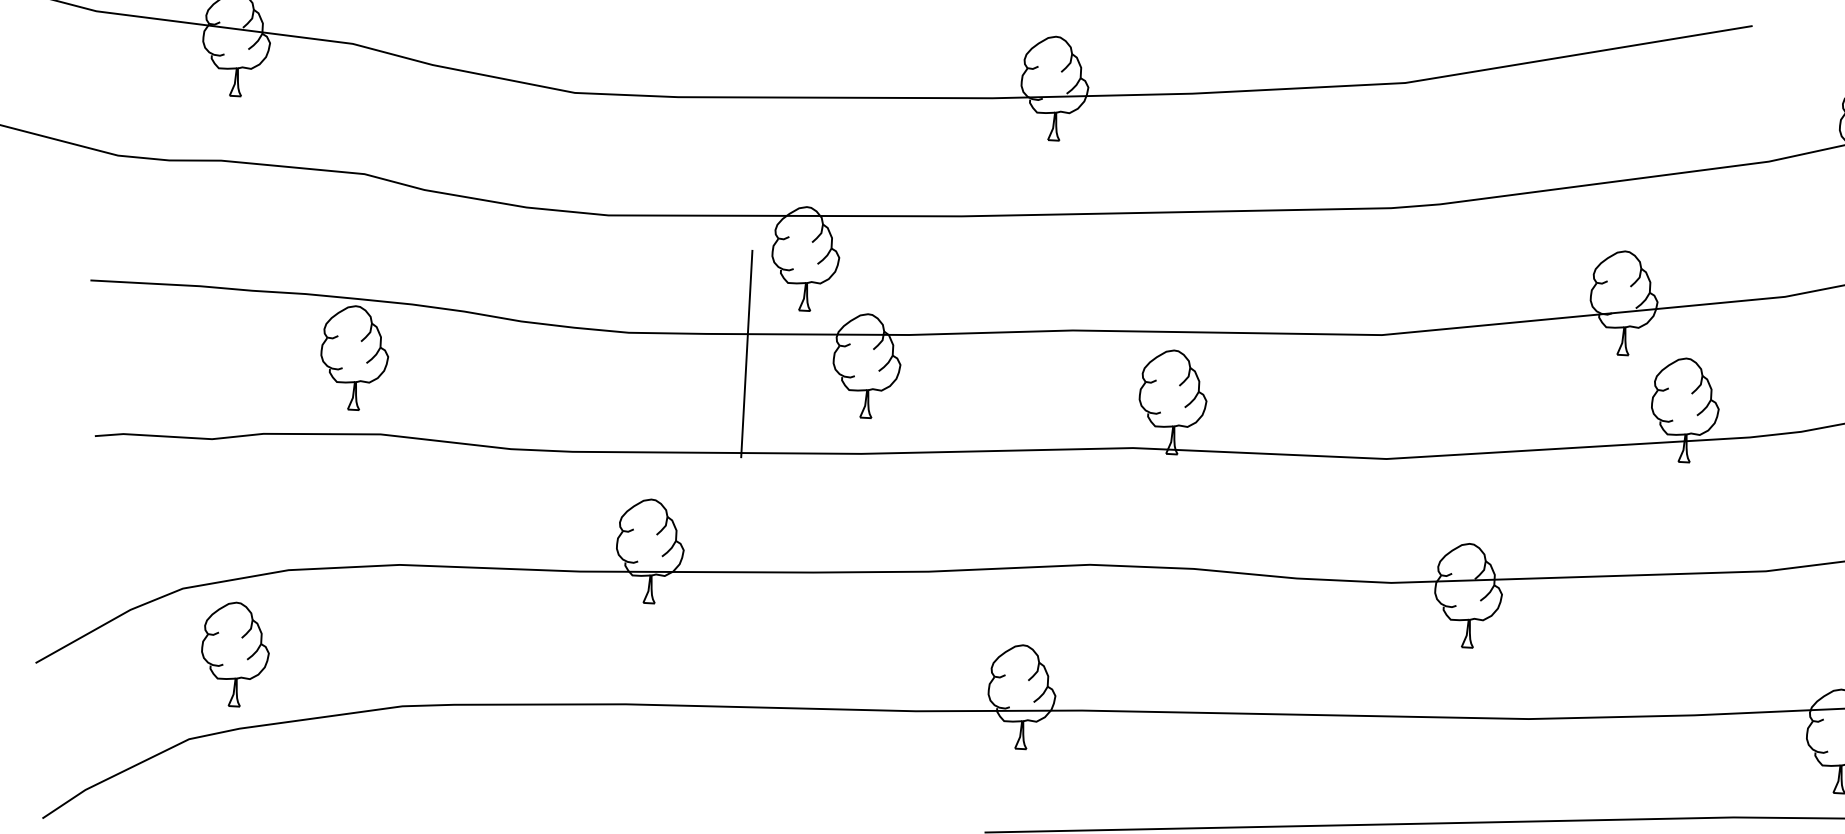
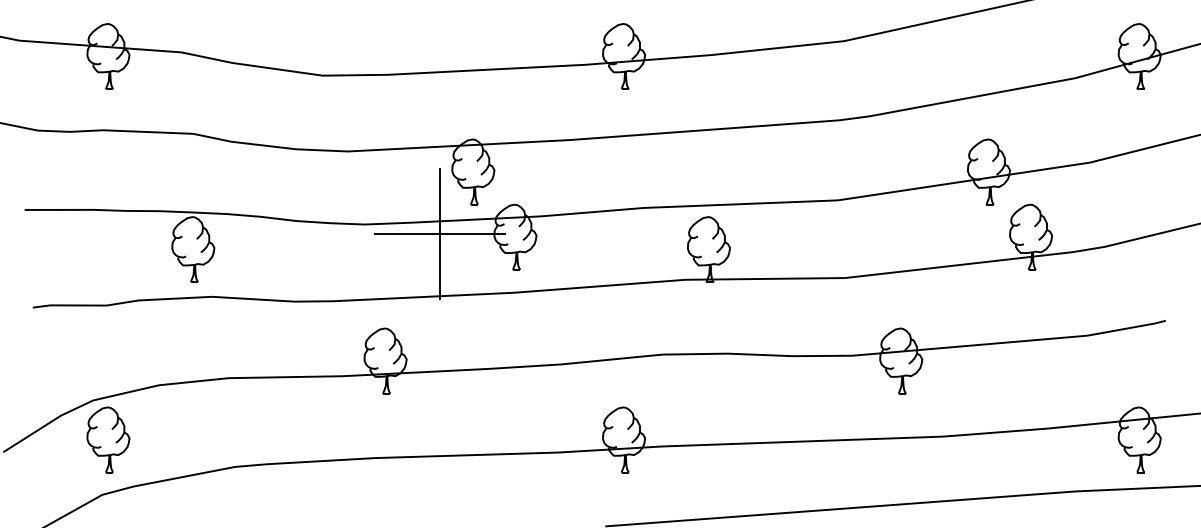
line: (746, 353) -> (439, 233), added
part: (235, 653) -> (108, 439), moved

